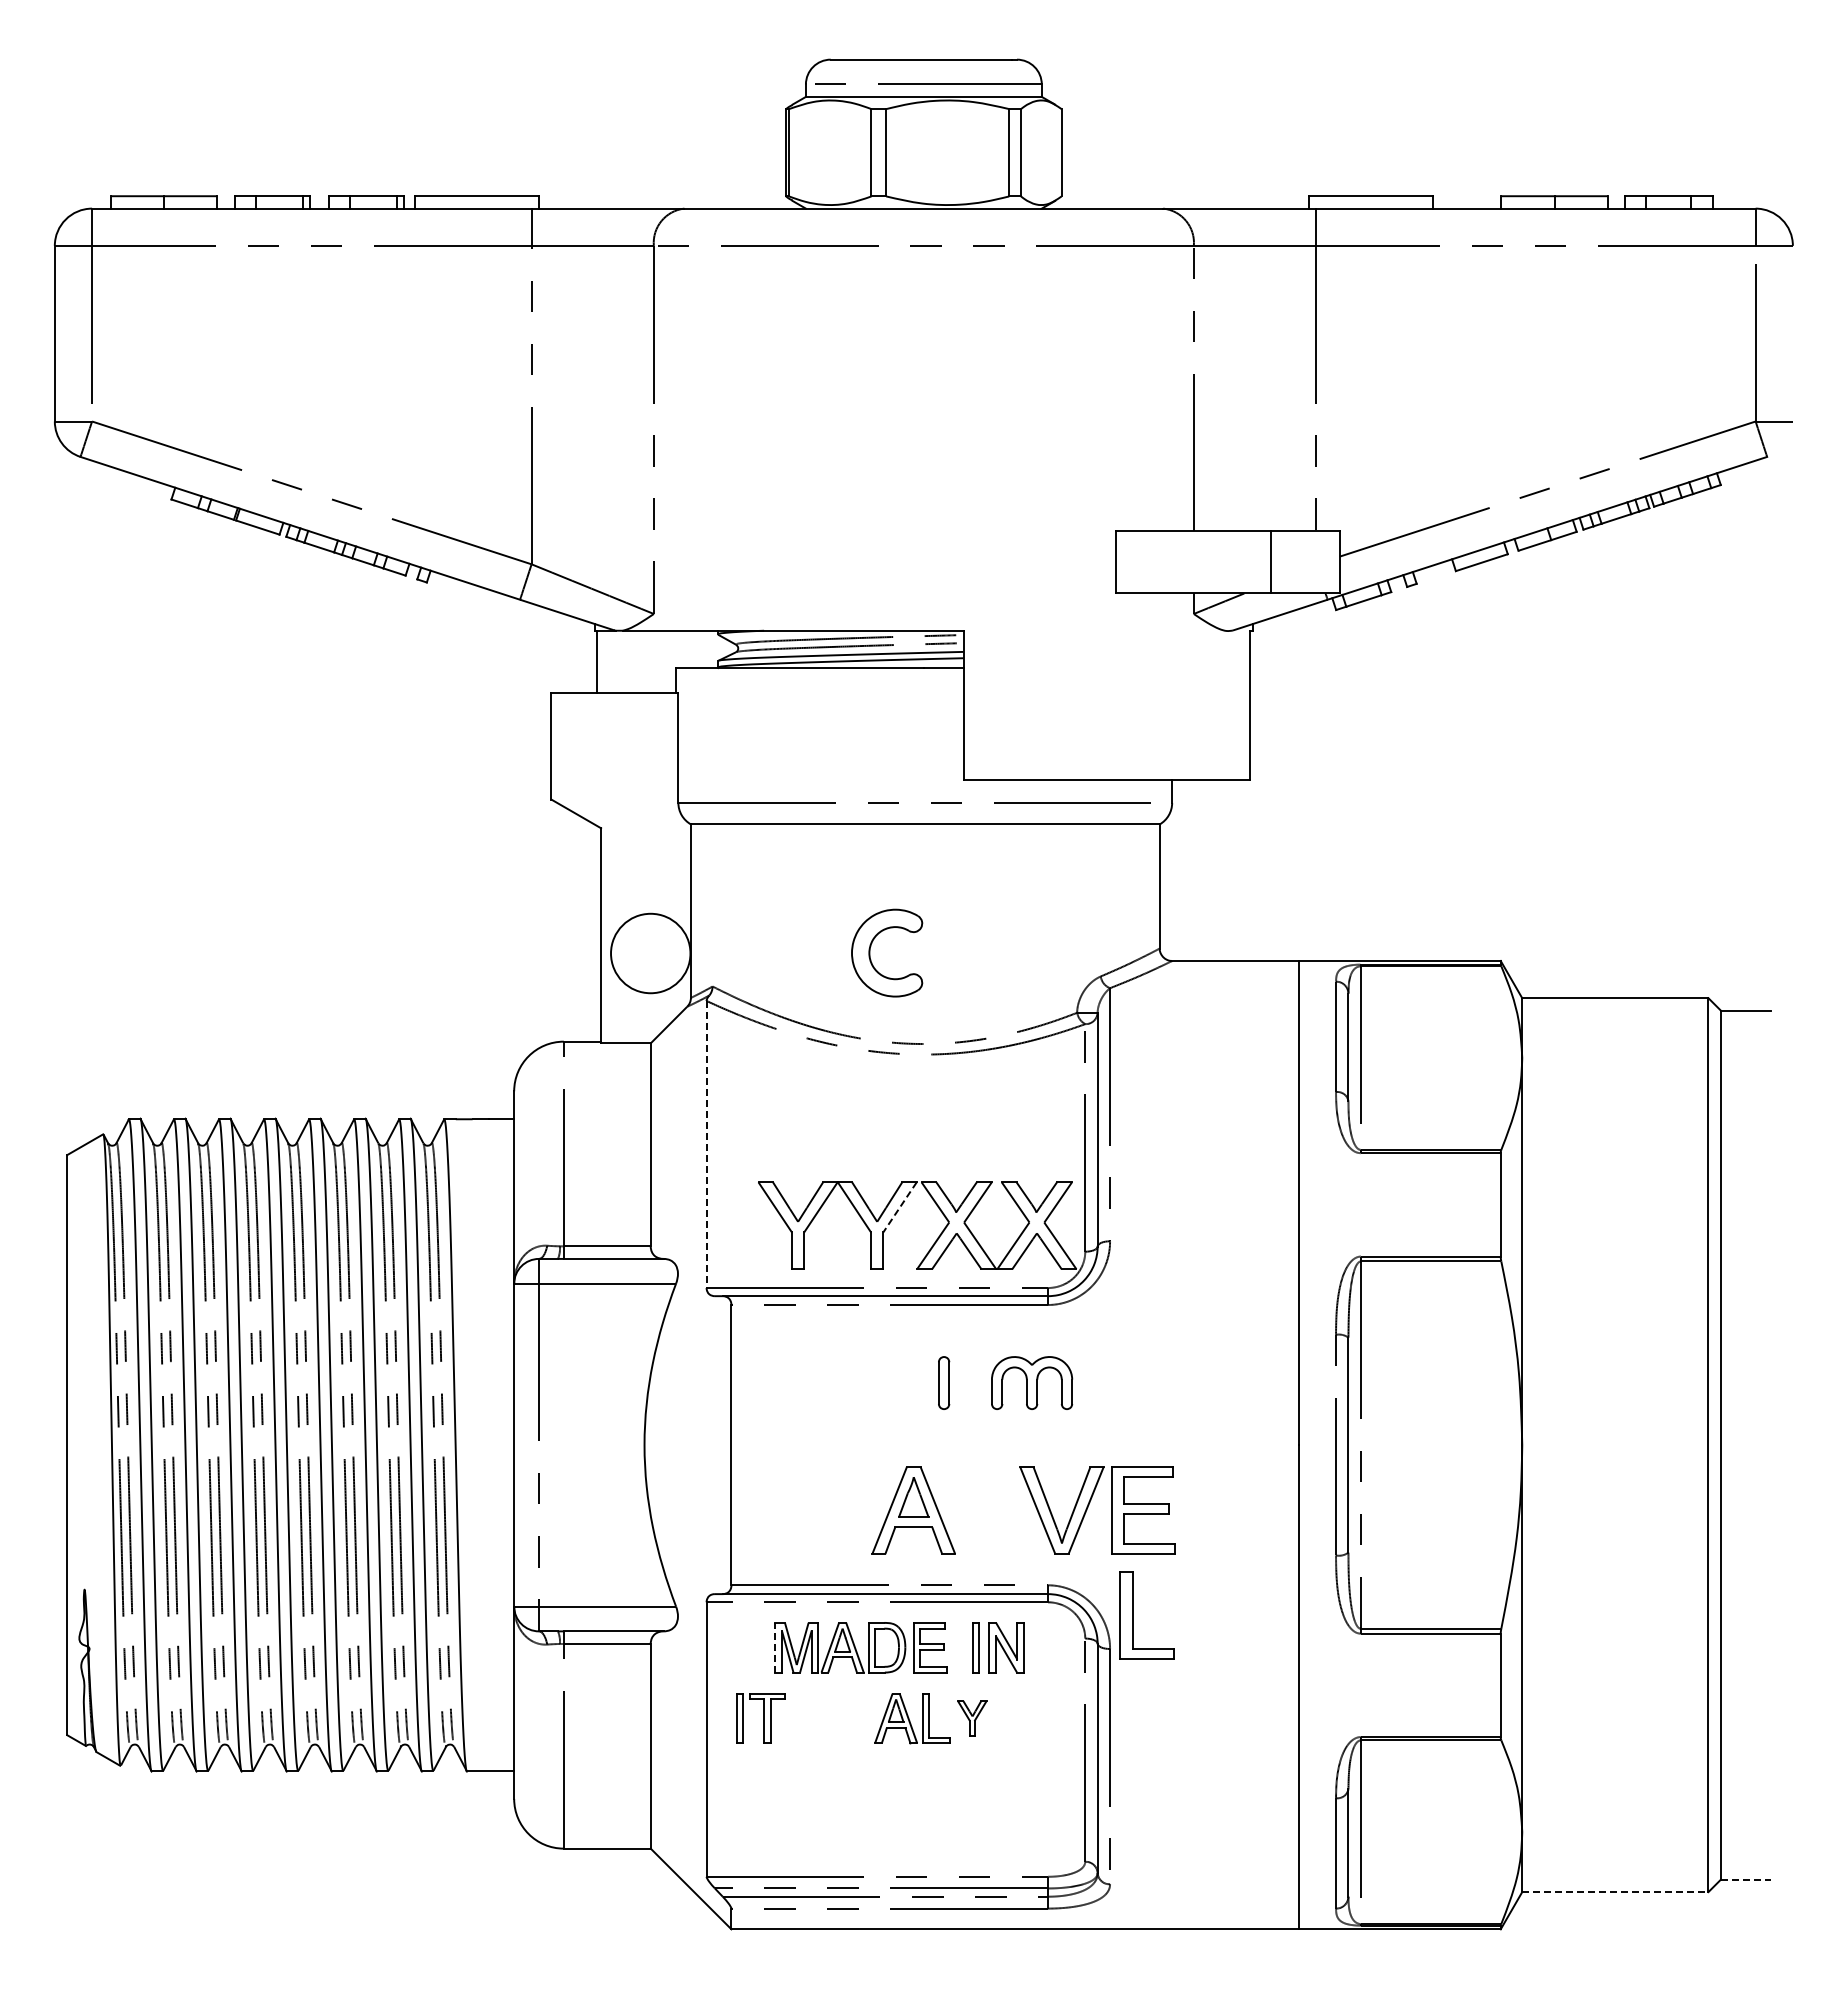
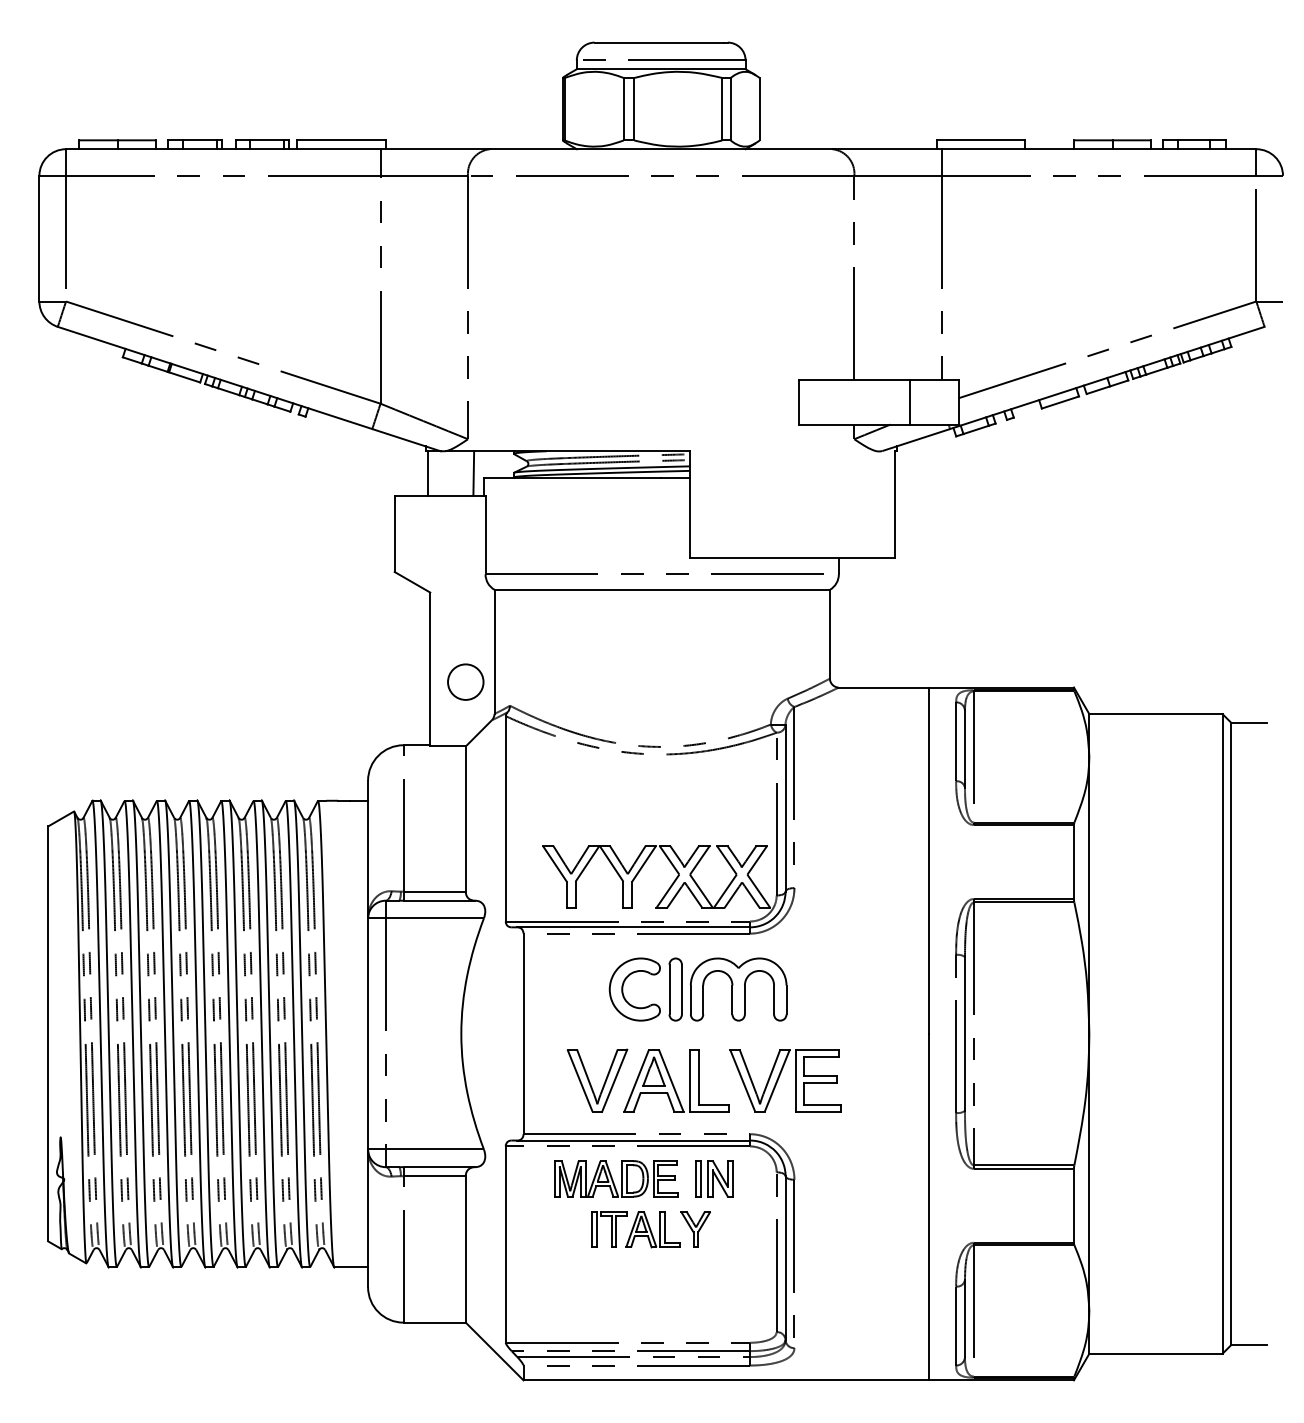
line: (661, 661) -> (473, 473), added
part: (870, 952) -> (623, 989), moved
circle: (650, 953) -> (465, 682), size x0.62
line: (706, 1144) -> (505, 818), dashed -> solid
line: (900, 1207) -> (644, 863), dashed -> solid
part: (943, 1382) -> (675, 989), size x1.67
part: (1031, 1382) -> (738, 989), size x1.67
part: (825, 1514) -> (590, 1083), added
part: (1133, 1615) -> (699, 1080), moved
line: (775, 1647) -> (555, 1178), dashed -> solid
part: (760, 1718) -> (608, 1229), moved
part: (972, 1718) -> (696, 1229), size x1.43
line: (1745, 1879) -> (1249, 1344), dashed -> solid
line: (1615, 1892) -> (1156, 1354), dashed -> solid

